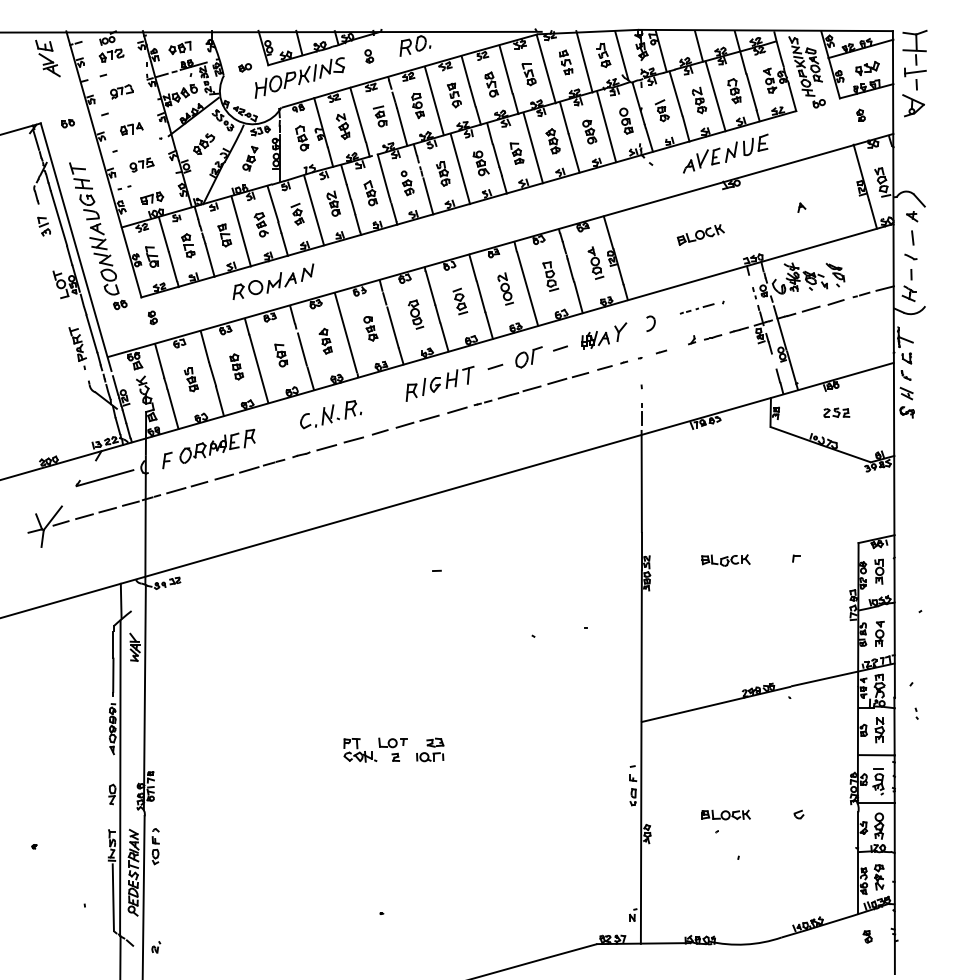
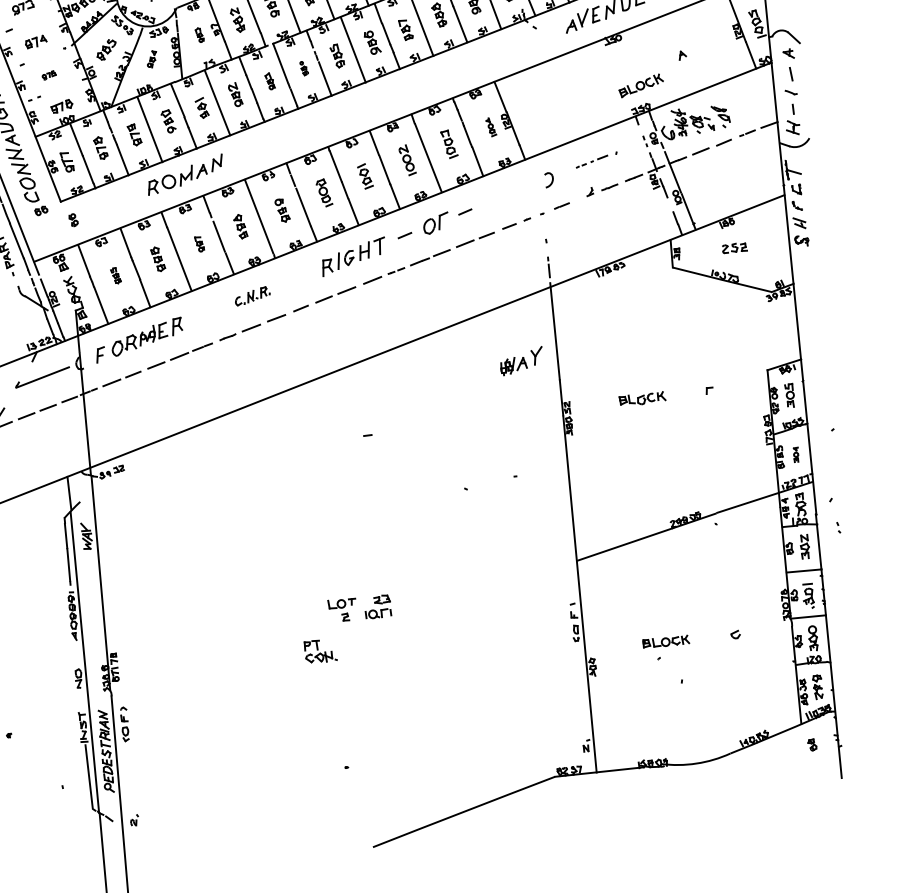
part: (302, 138) -> (199, 35), size x0.6
part: (250, 158) -> (152, 59), size x0.7
part: (141, 164) -> (48, 74), size x0.6
part: (407, 183) -> (304, 68), size x0.6
part: (370, 193) -> (269, 81), size x0.7
part: (700, 234) -> (640, 85), moved
part: (595, 262) -> (490, 126), size x0.6
part: (604, 335) -> (521, 360), moved
part: (661, 351) -> (561, 205), size x1.6
part: (281, 355) -> (199, 244), size x0.7
part: (190, 379) -> (115, 275), size x0.7
part: (331, 414) -> (252, 295), size x0.6
part: (879, 633) -> (795, 454), size x0.6
part: (360, 750) -> (320, 651), moved

